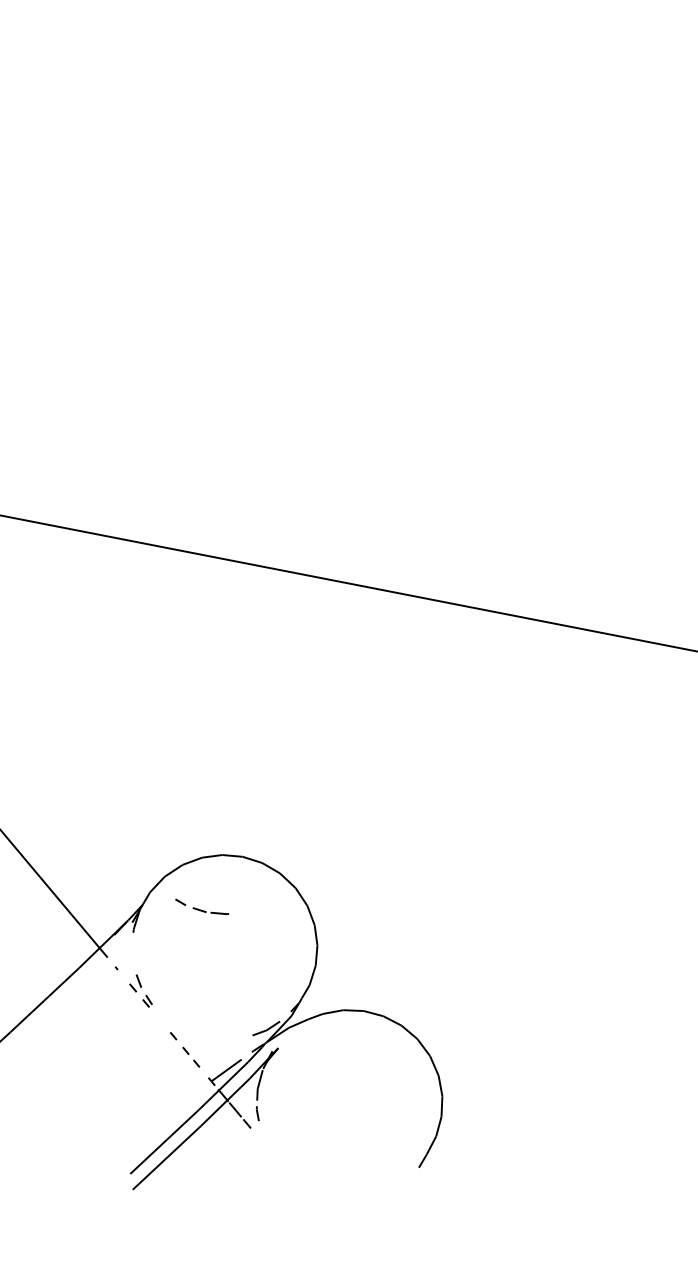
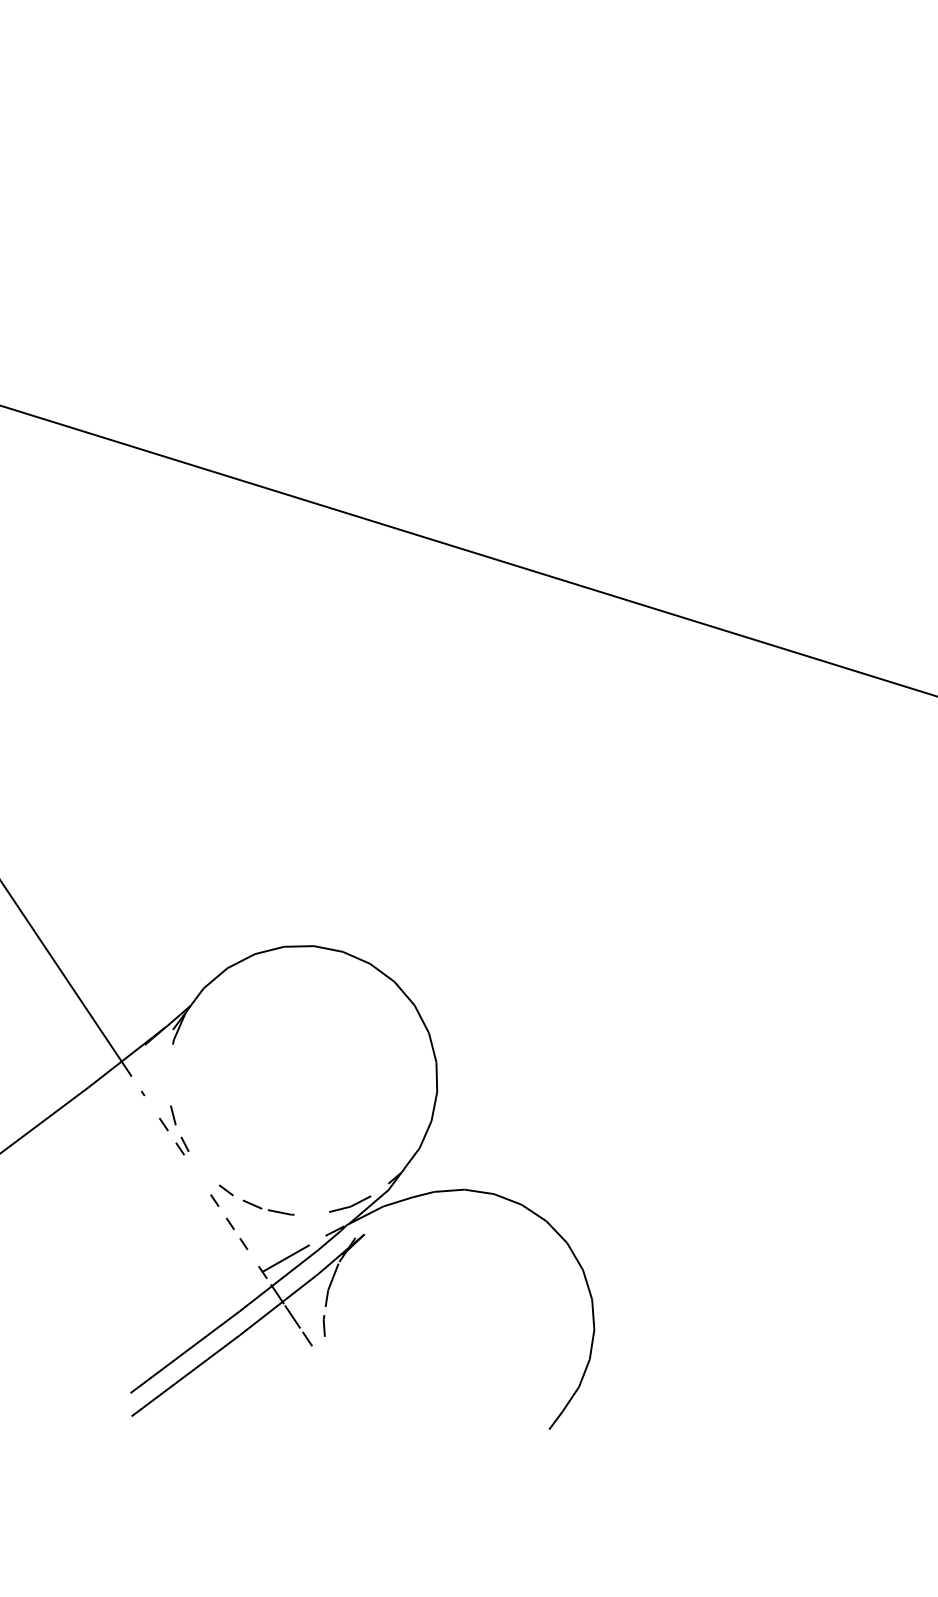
part: (202, 906) -> (257, 1199), moved

